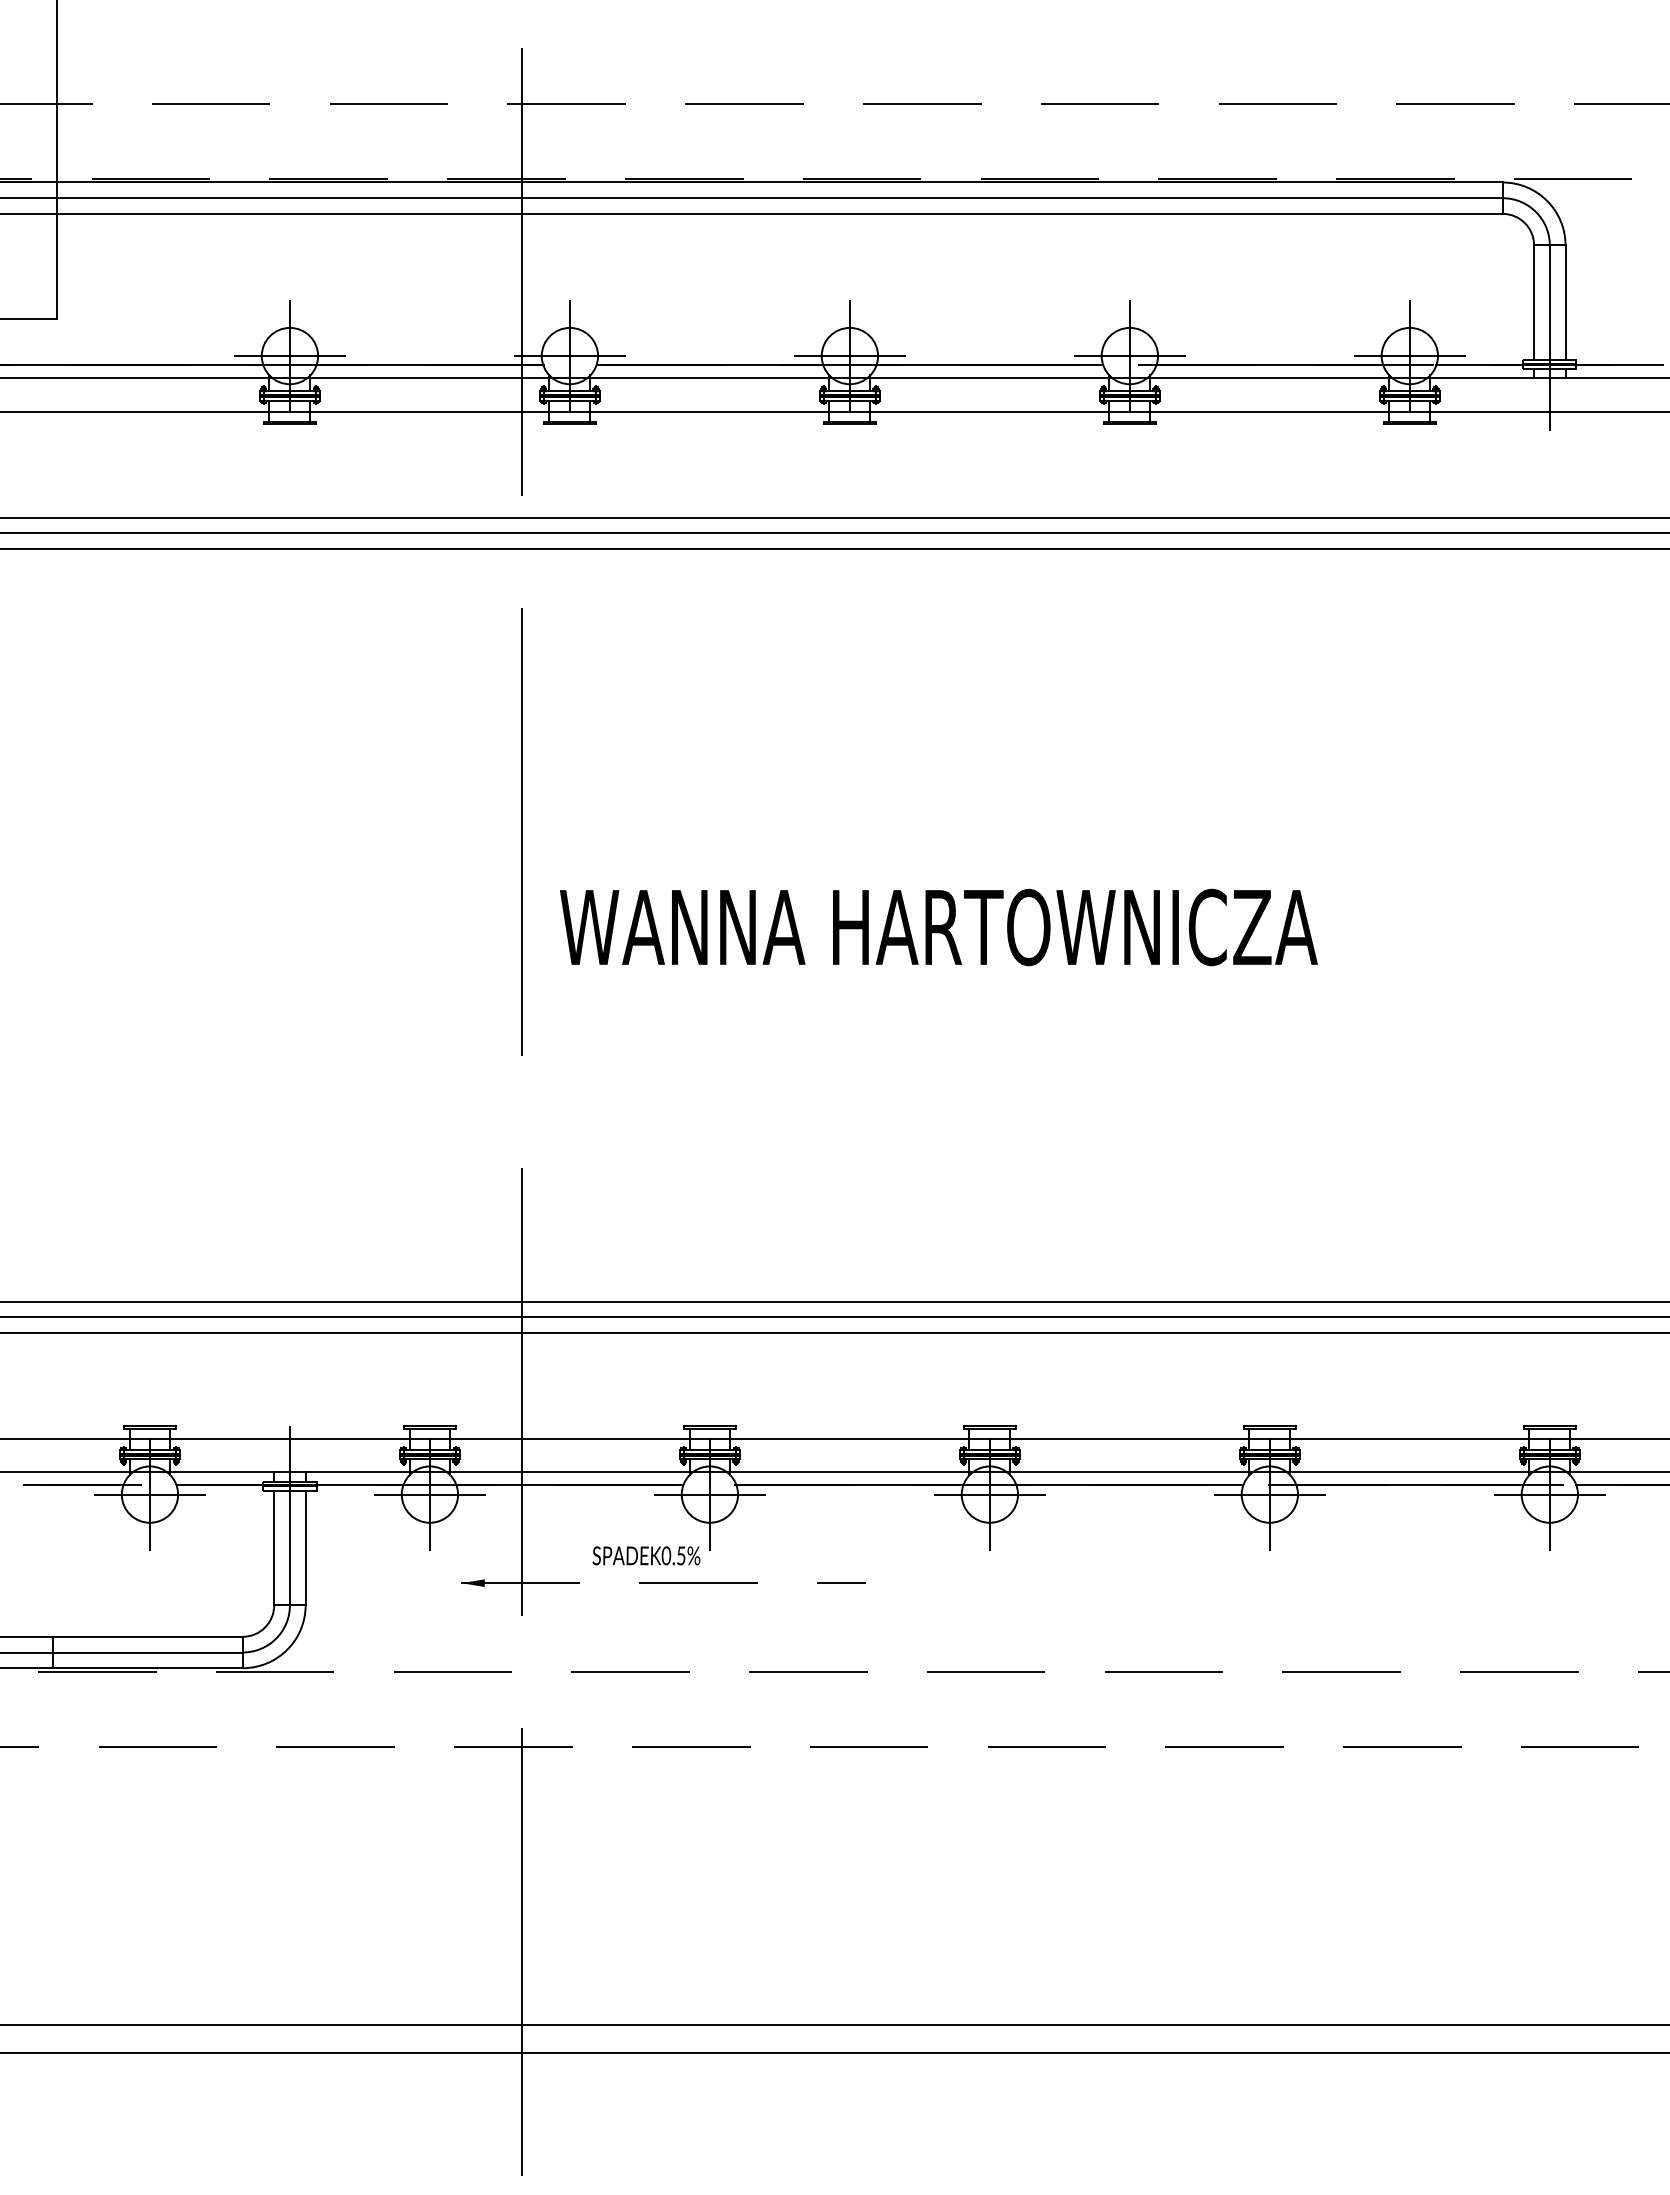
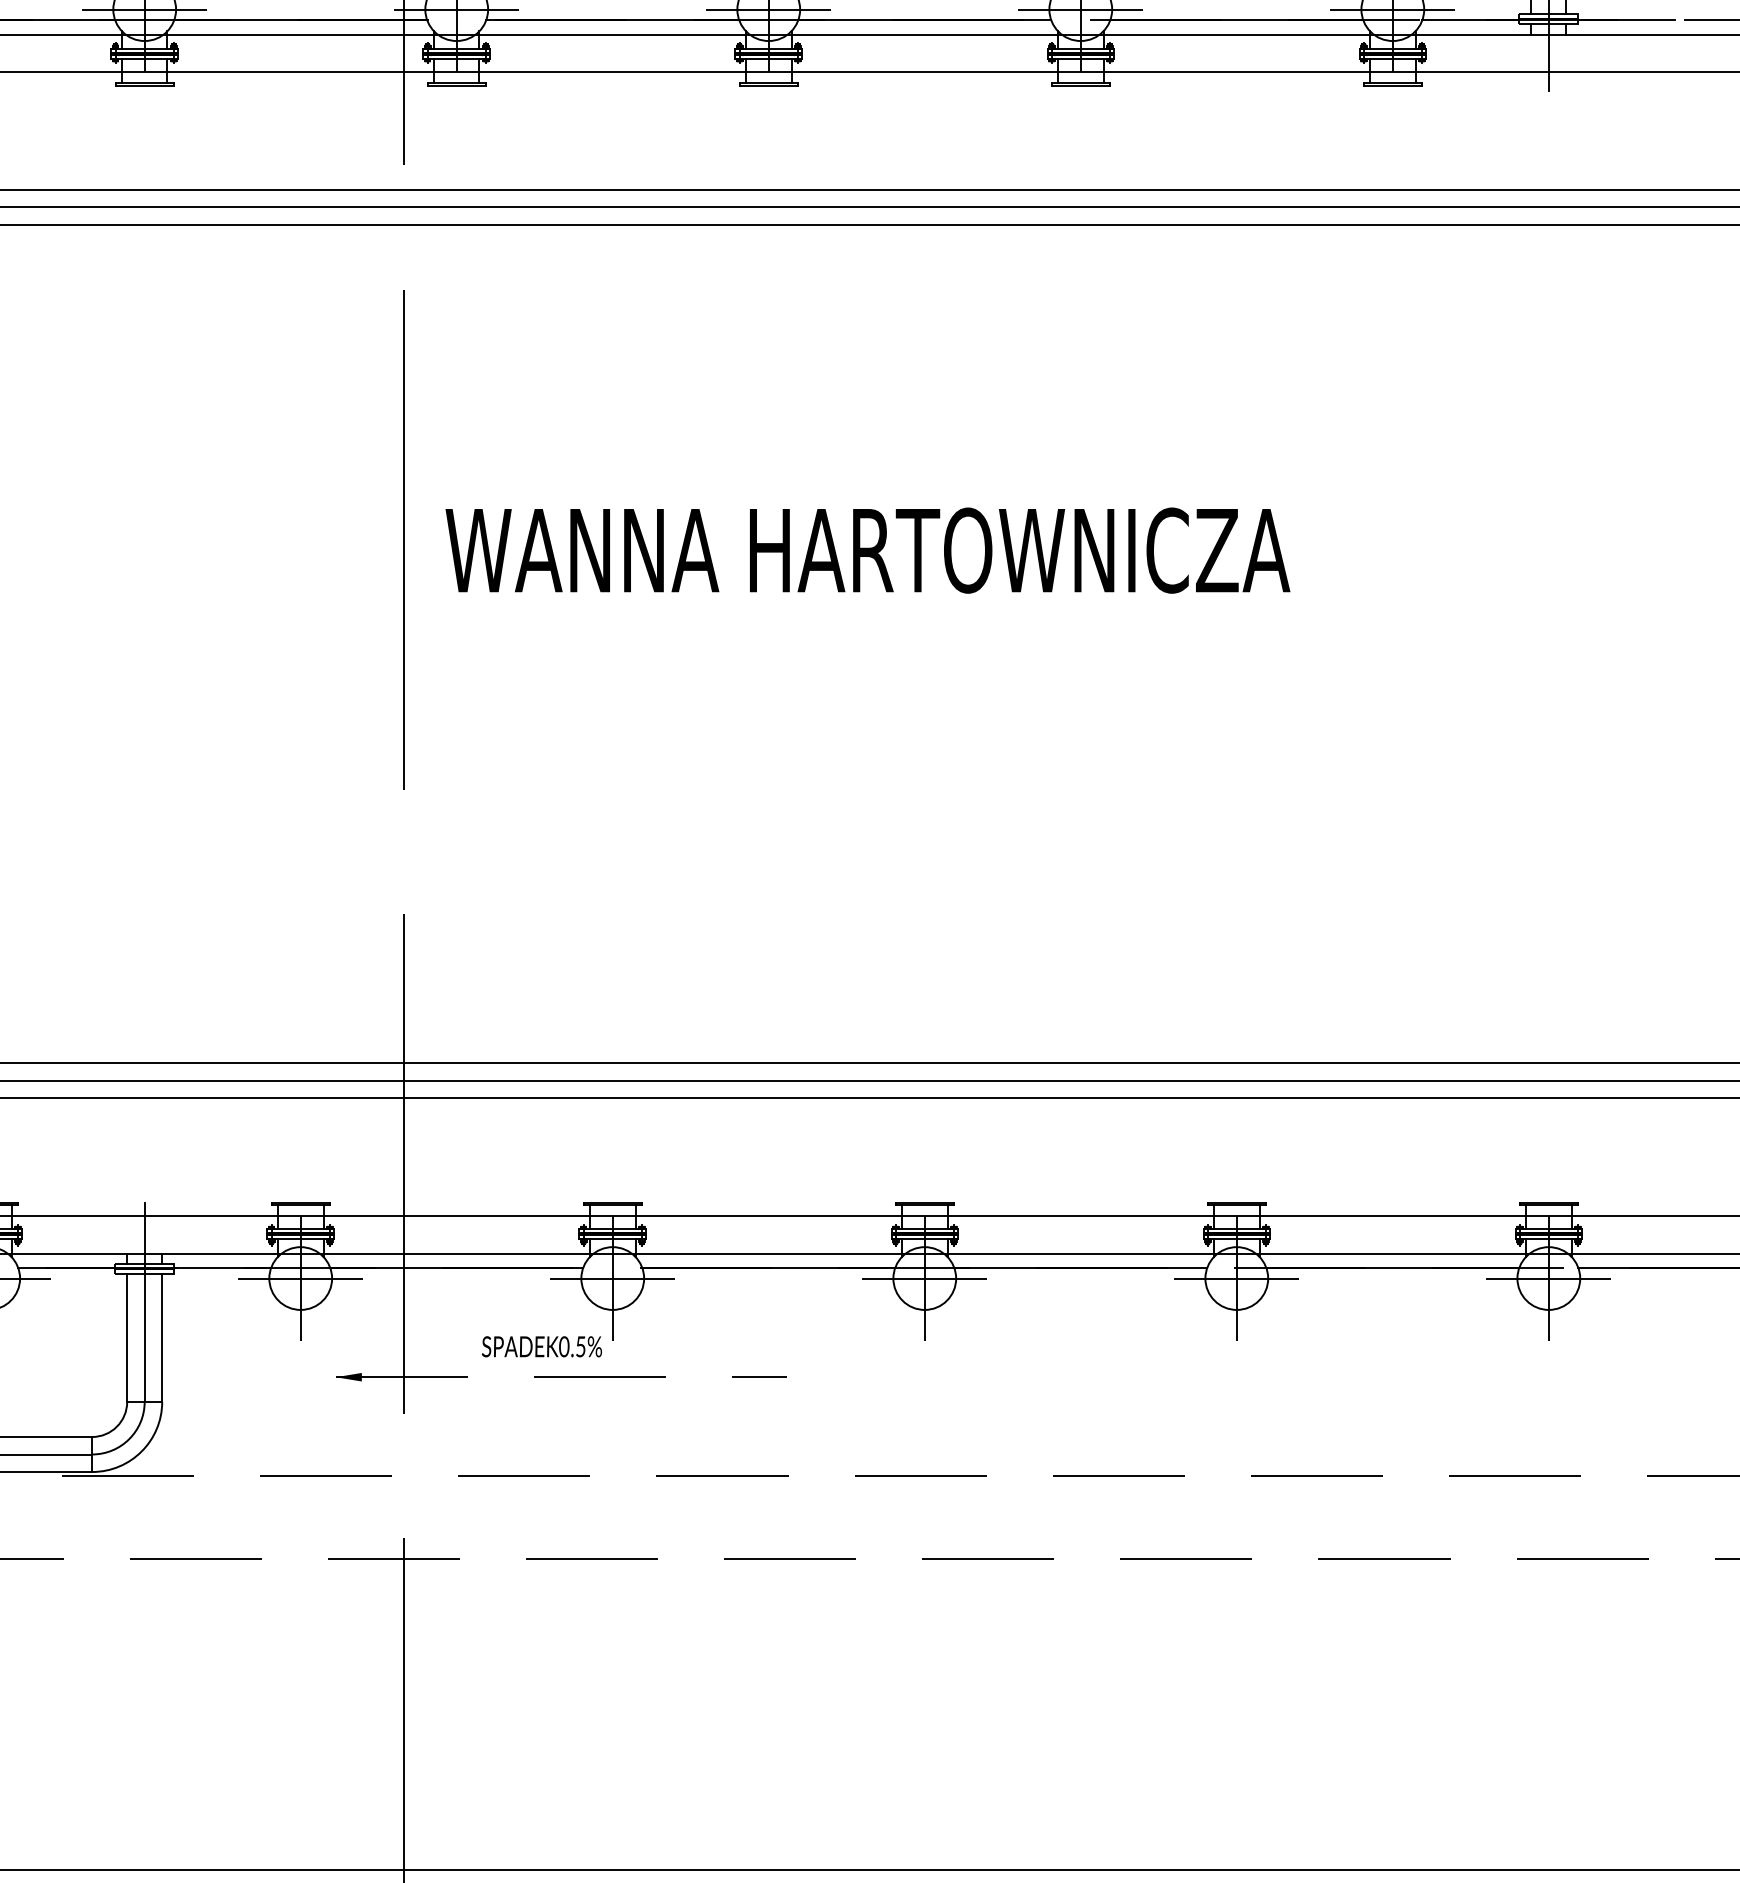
text: (938, 927) -> (867, 550), moved

